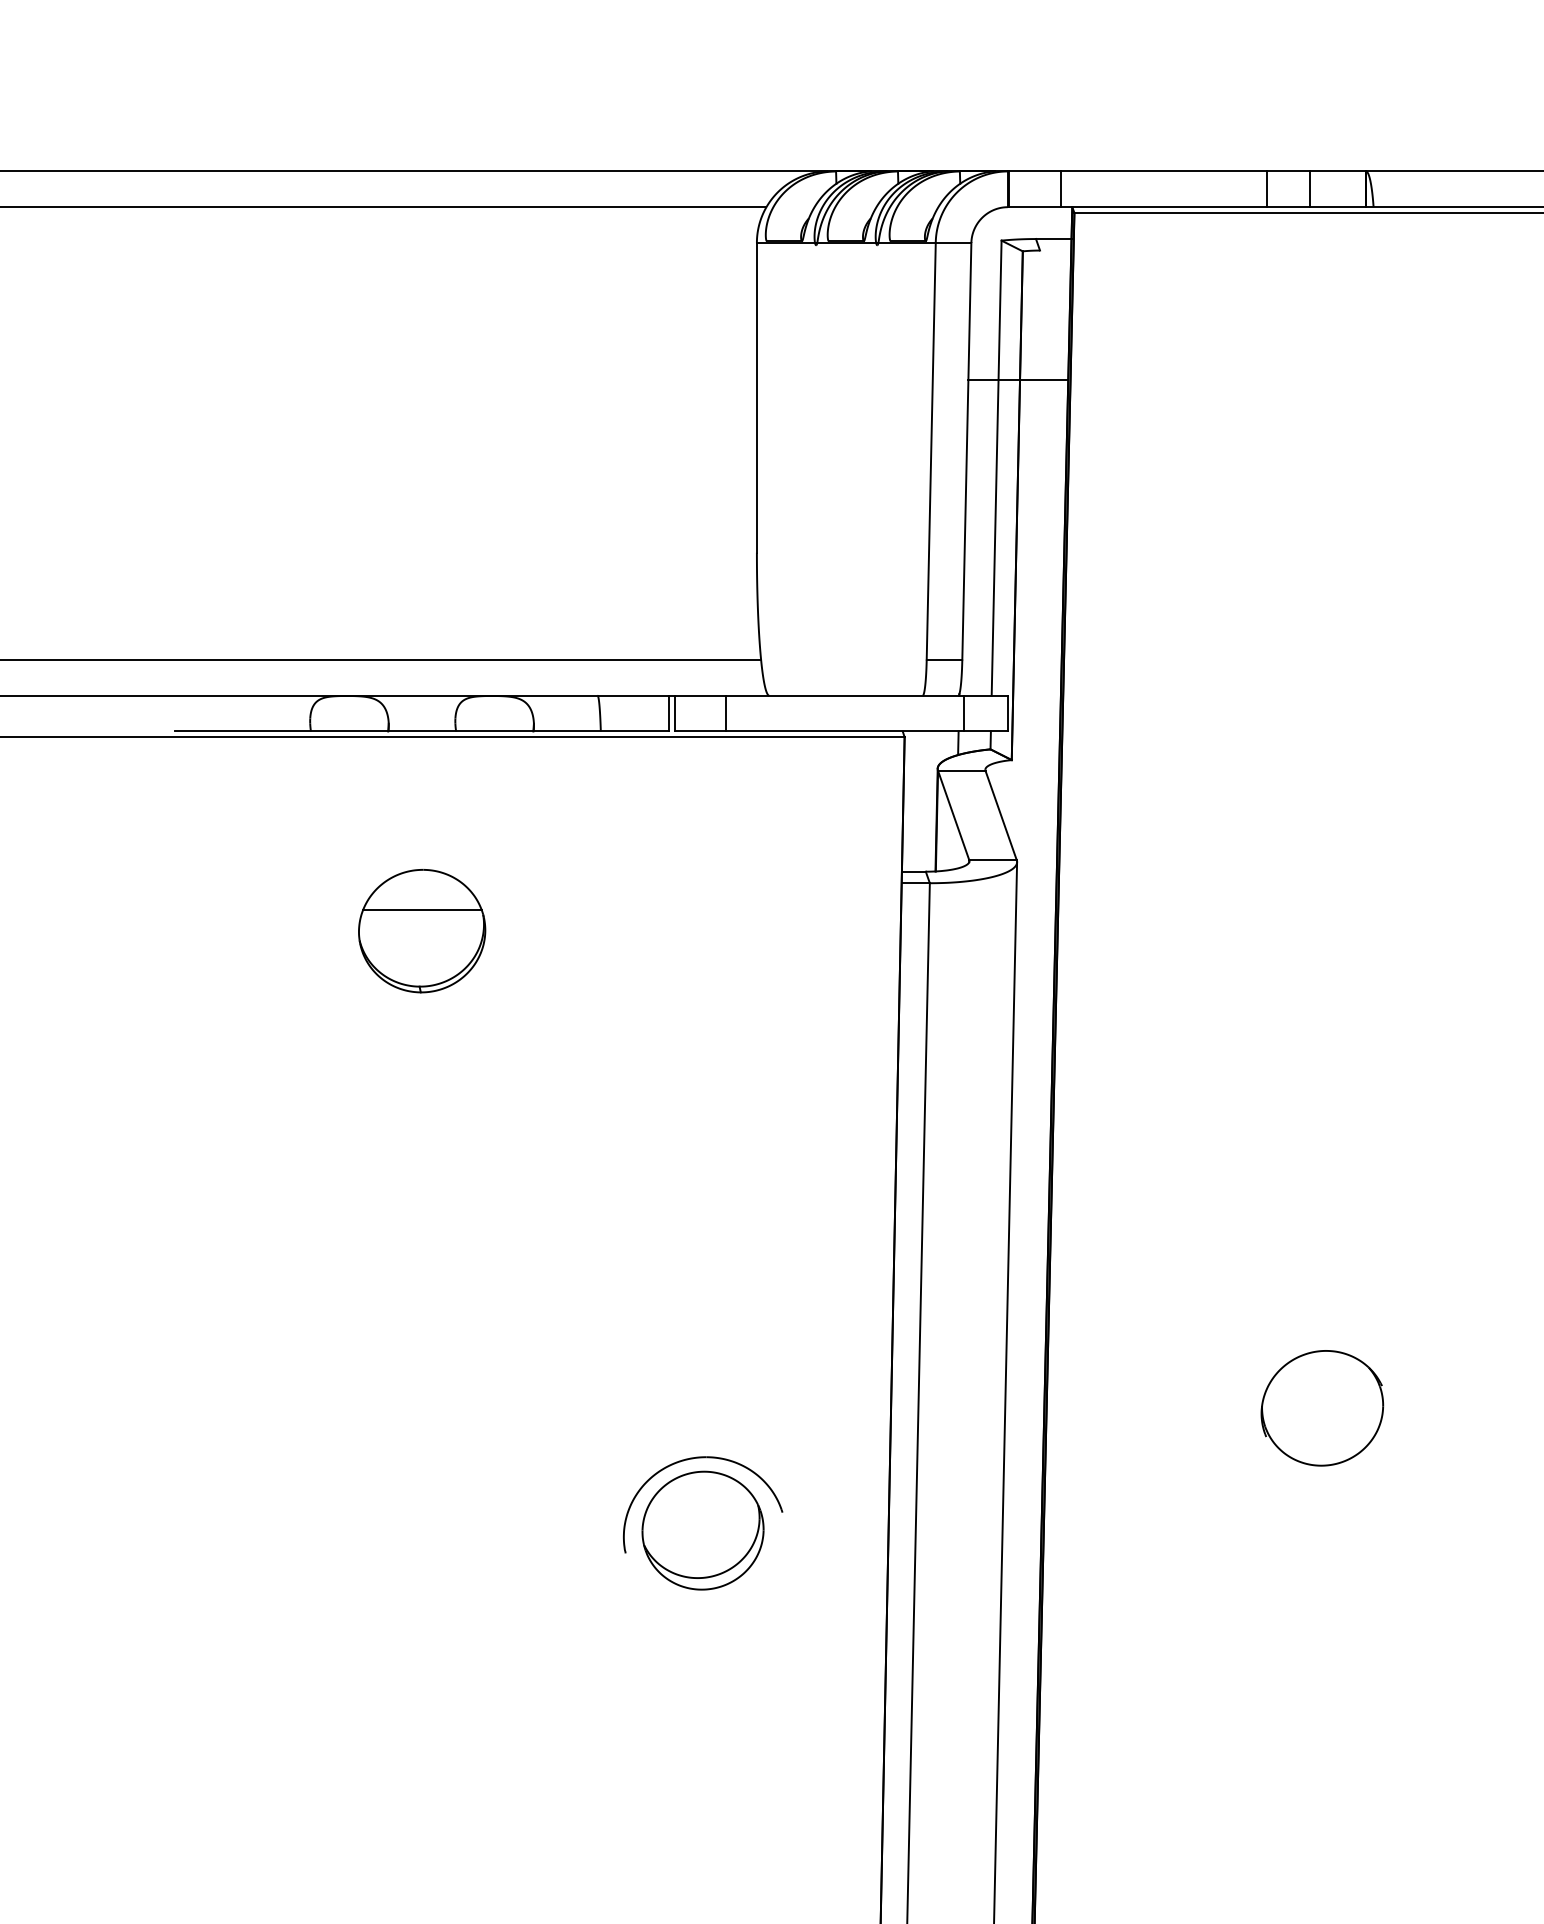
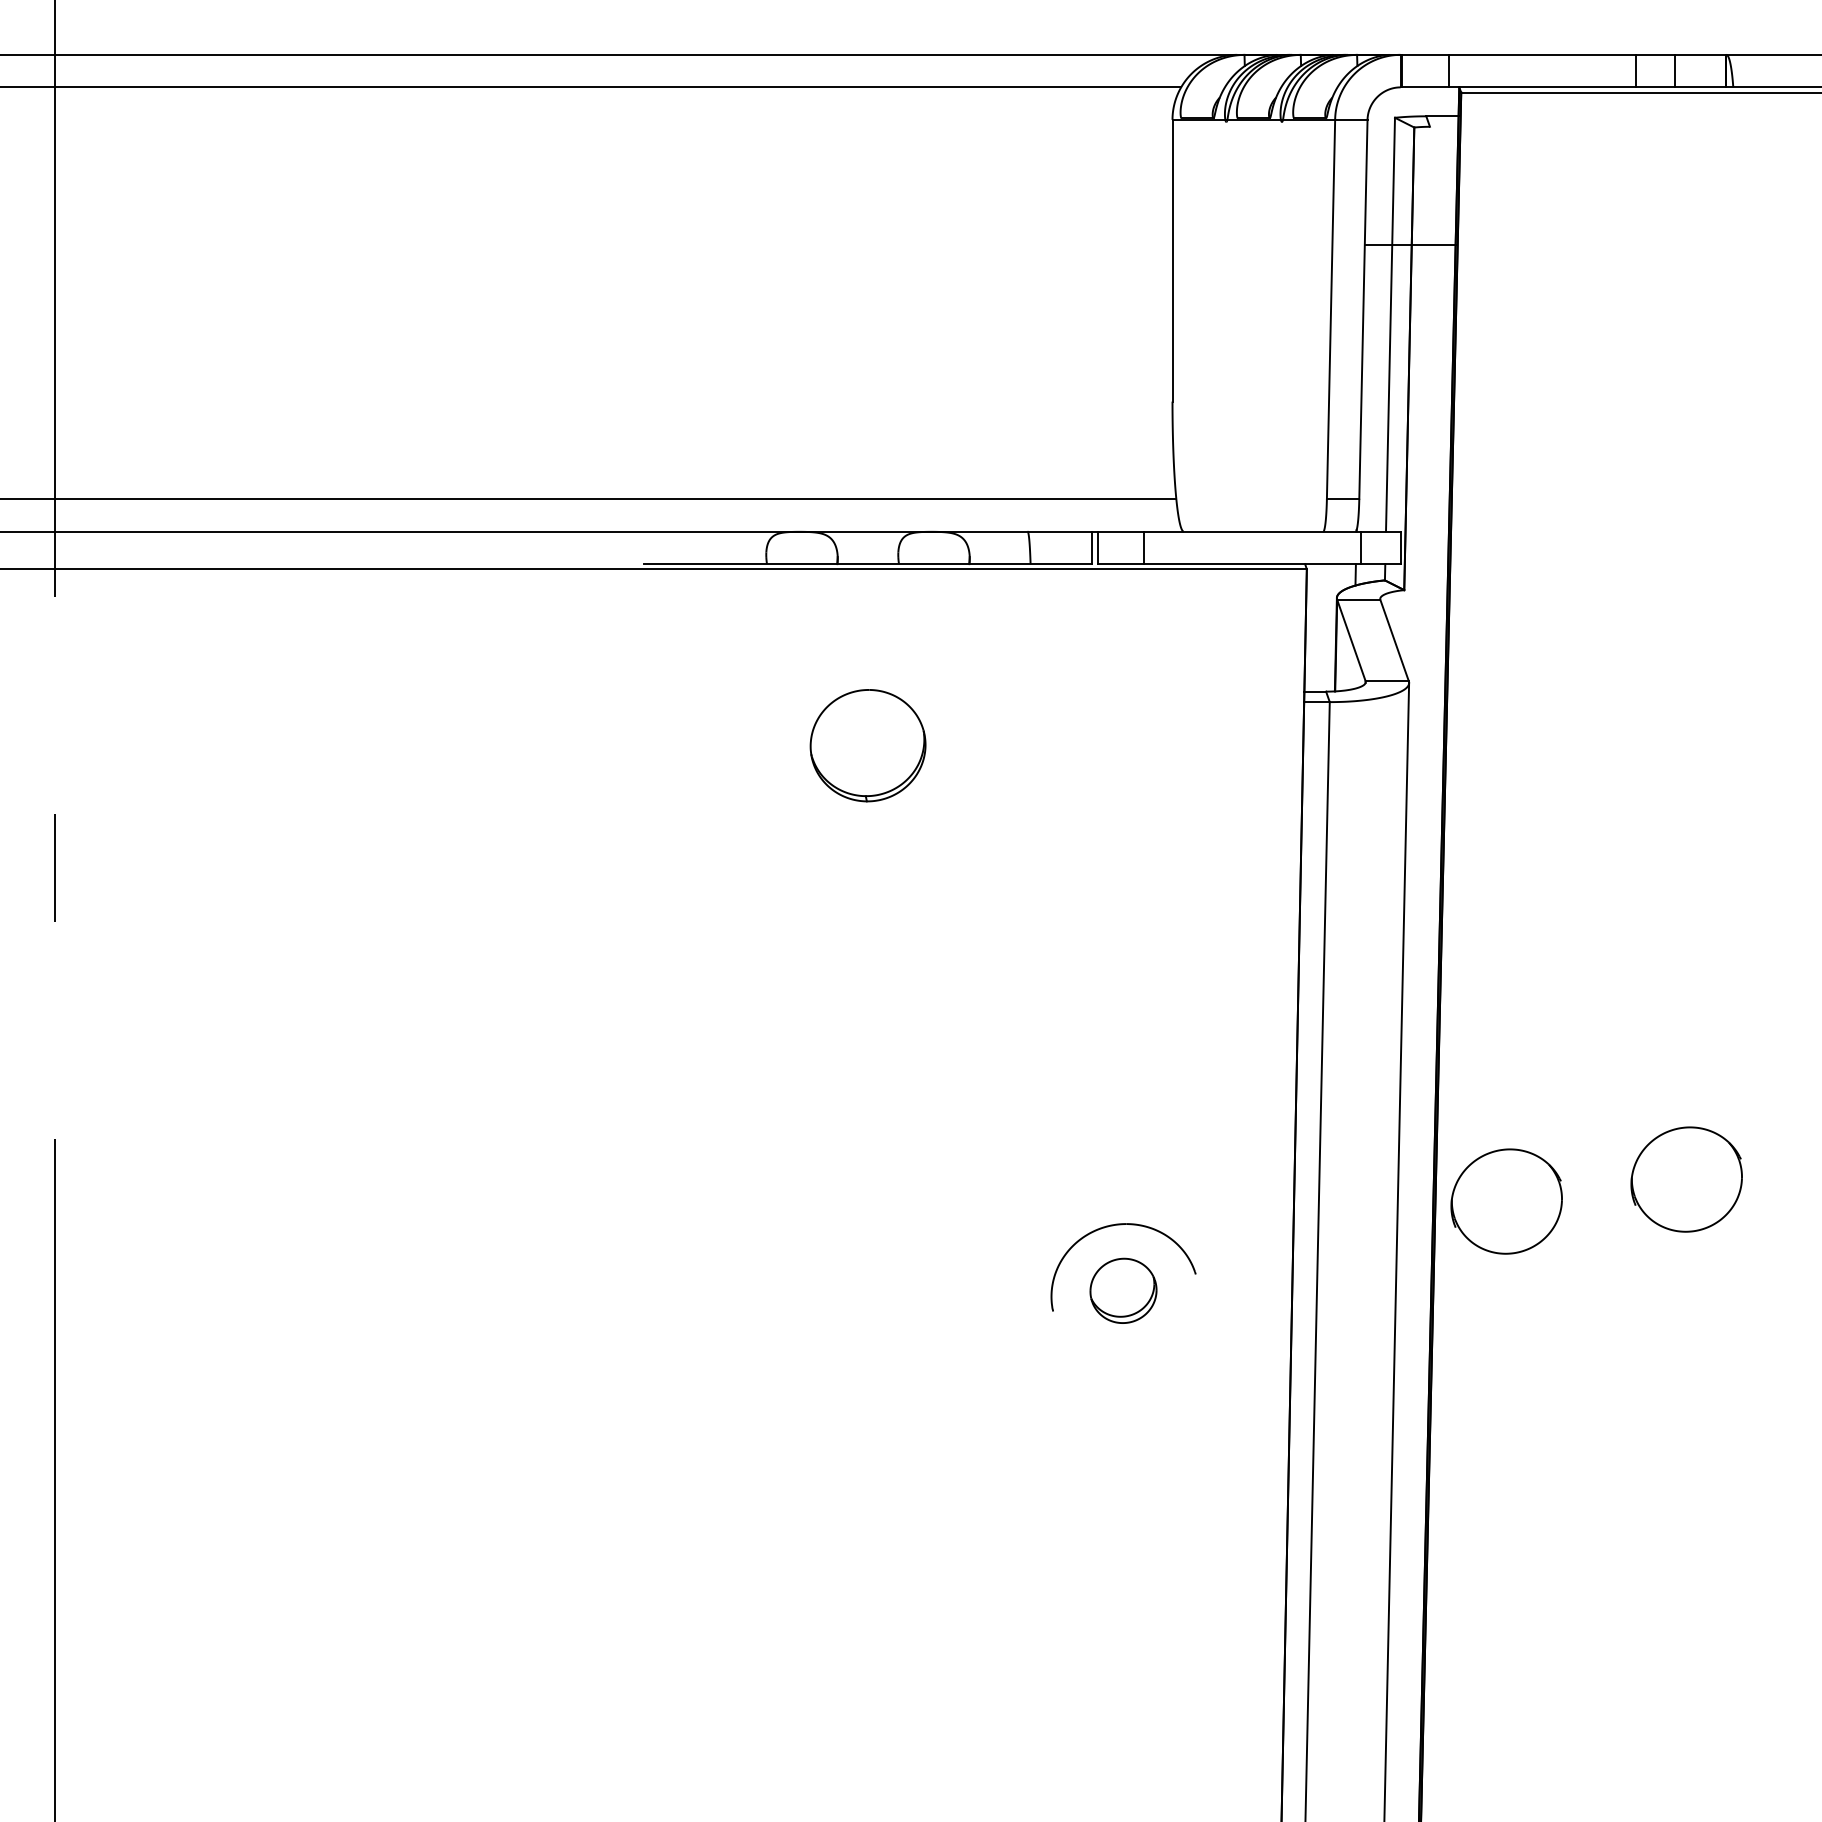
line: (422, 910) -> (868, 726), removed
part: (1124, 1432) -> (1506, 1201), added
part: (703, 1530) -> (1123, 1290), size x0.6

